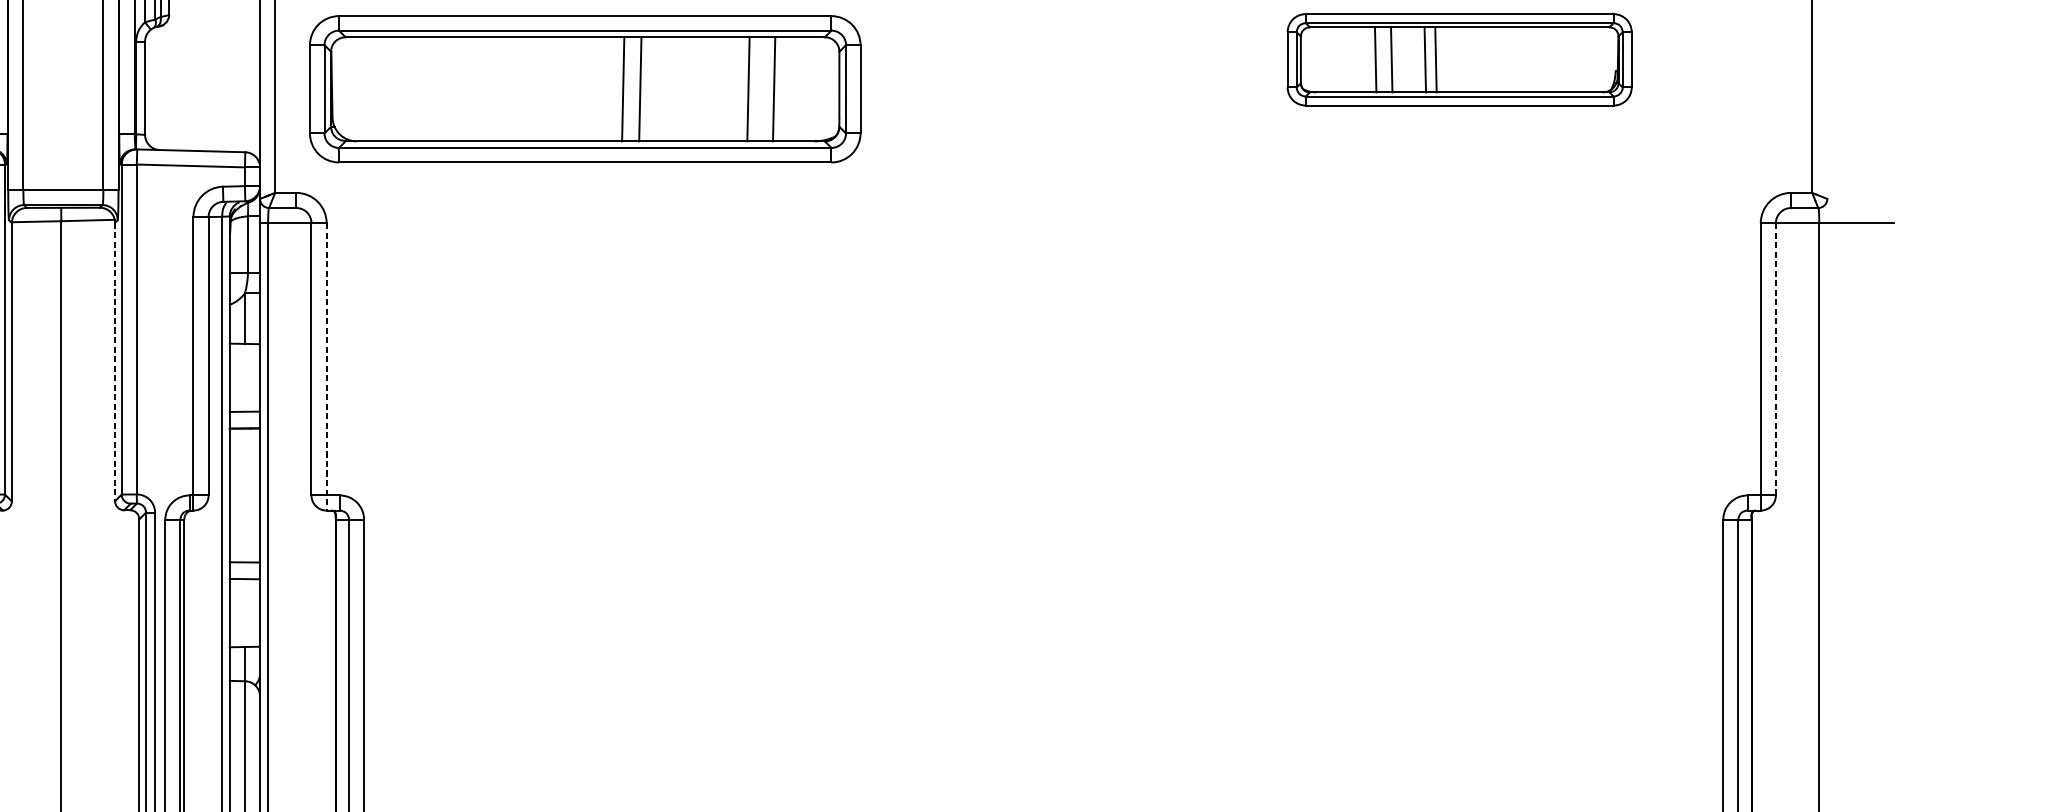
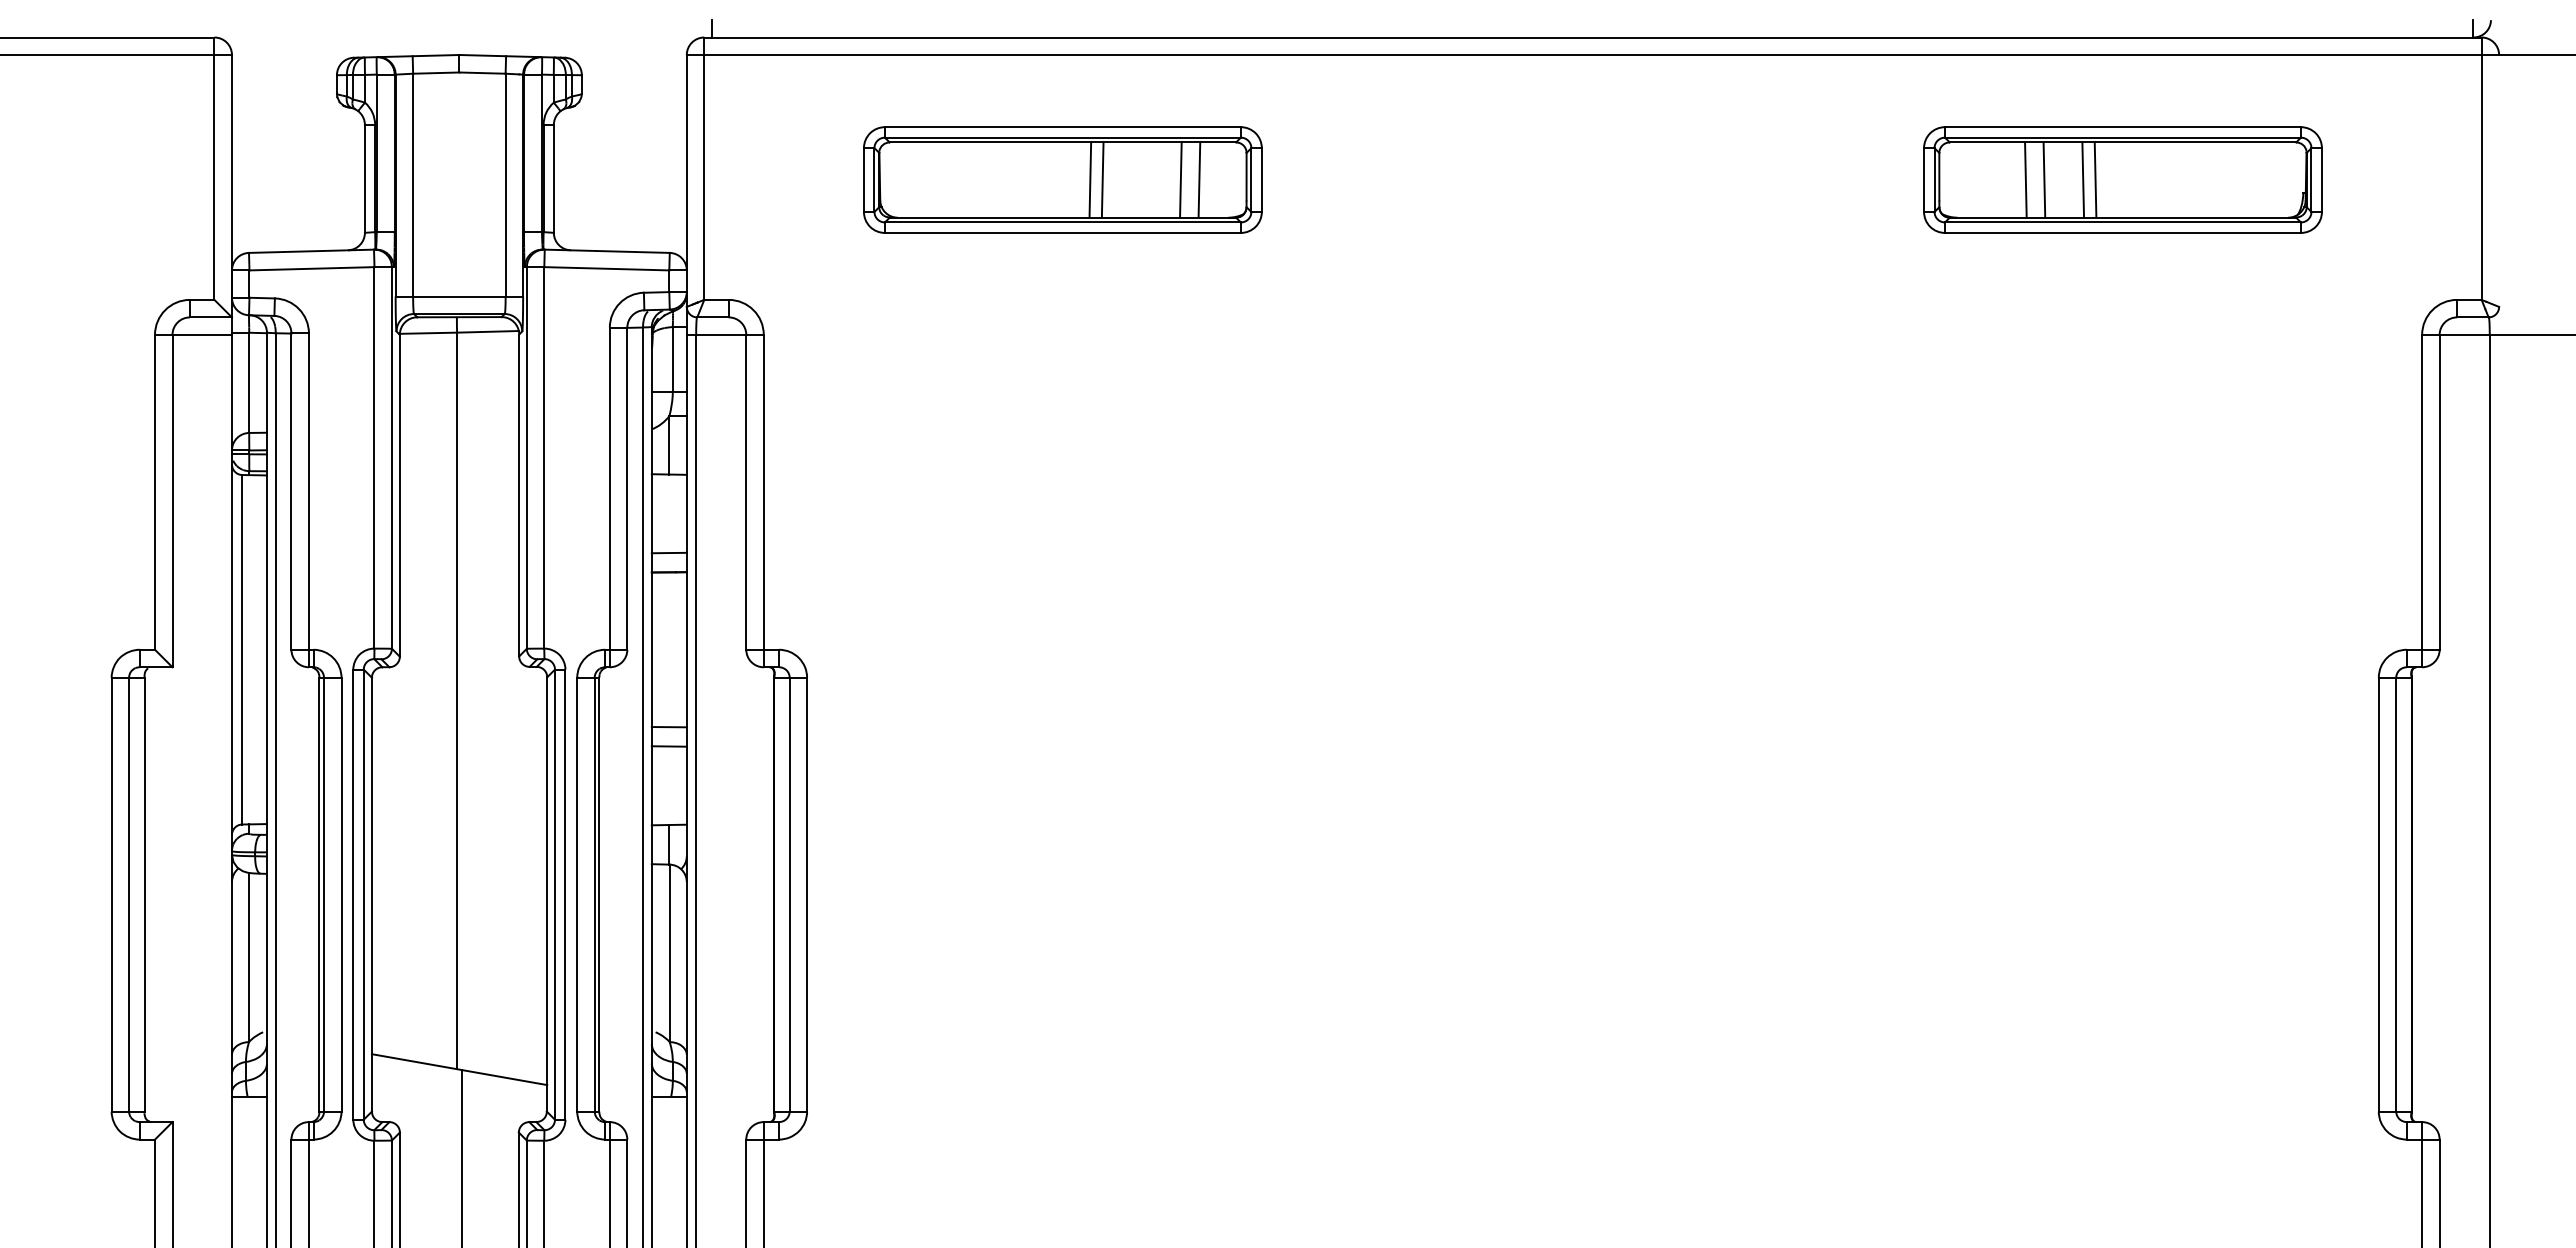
part: (1459, 59) -> (2122, 179), moved
part: (584, 88) -> (1062, 179), size x0.62
line: (1775, 358) -> (2439, 491), dashed -> solid
line: (115, 362) -> (519, 495), dashed -> solid
line: (326, 367) -> (763, 501), dashed -> solid

